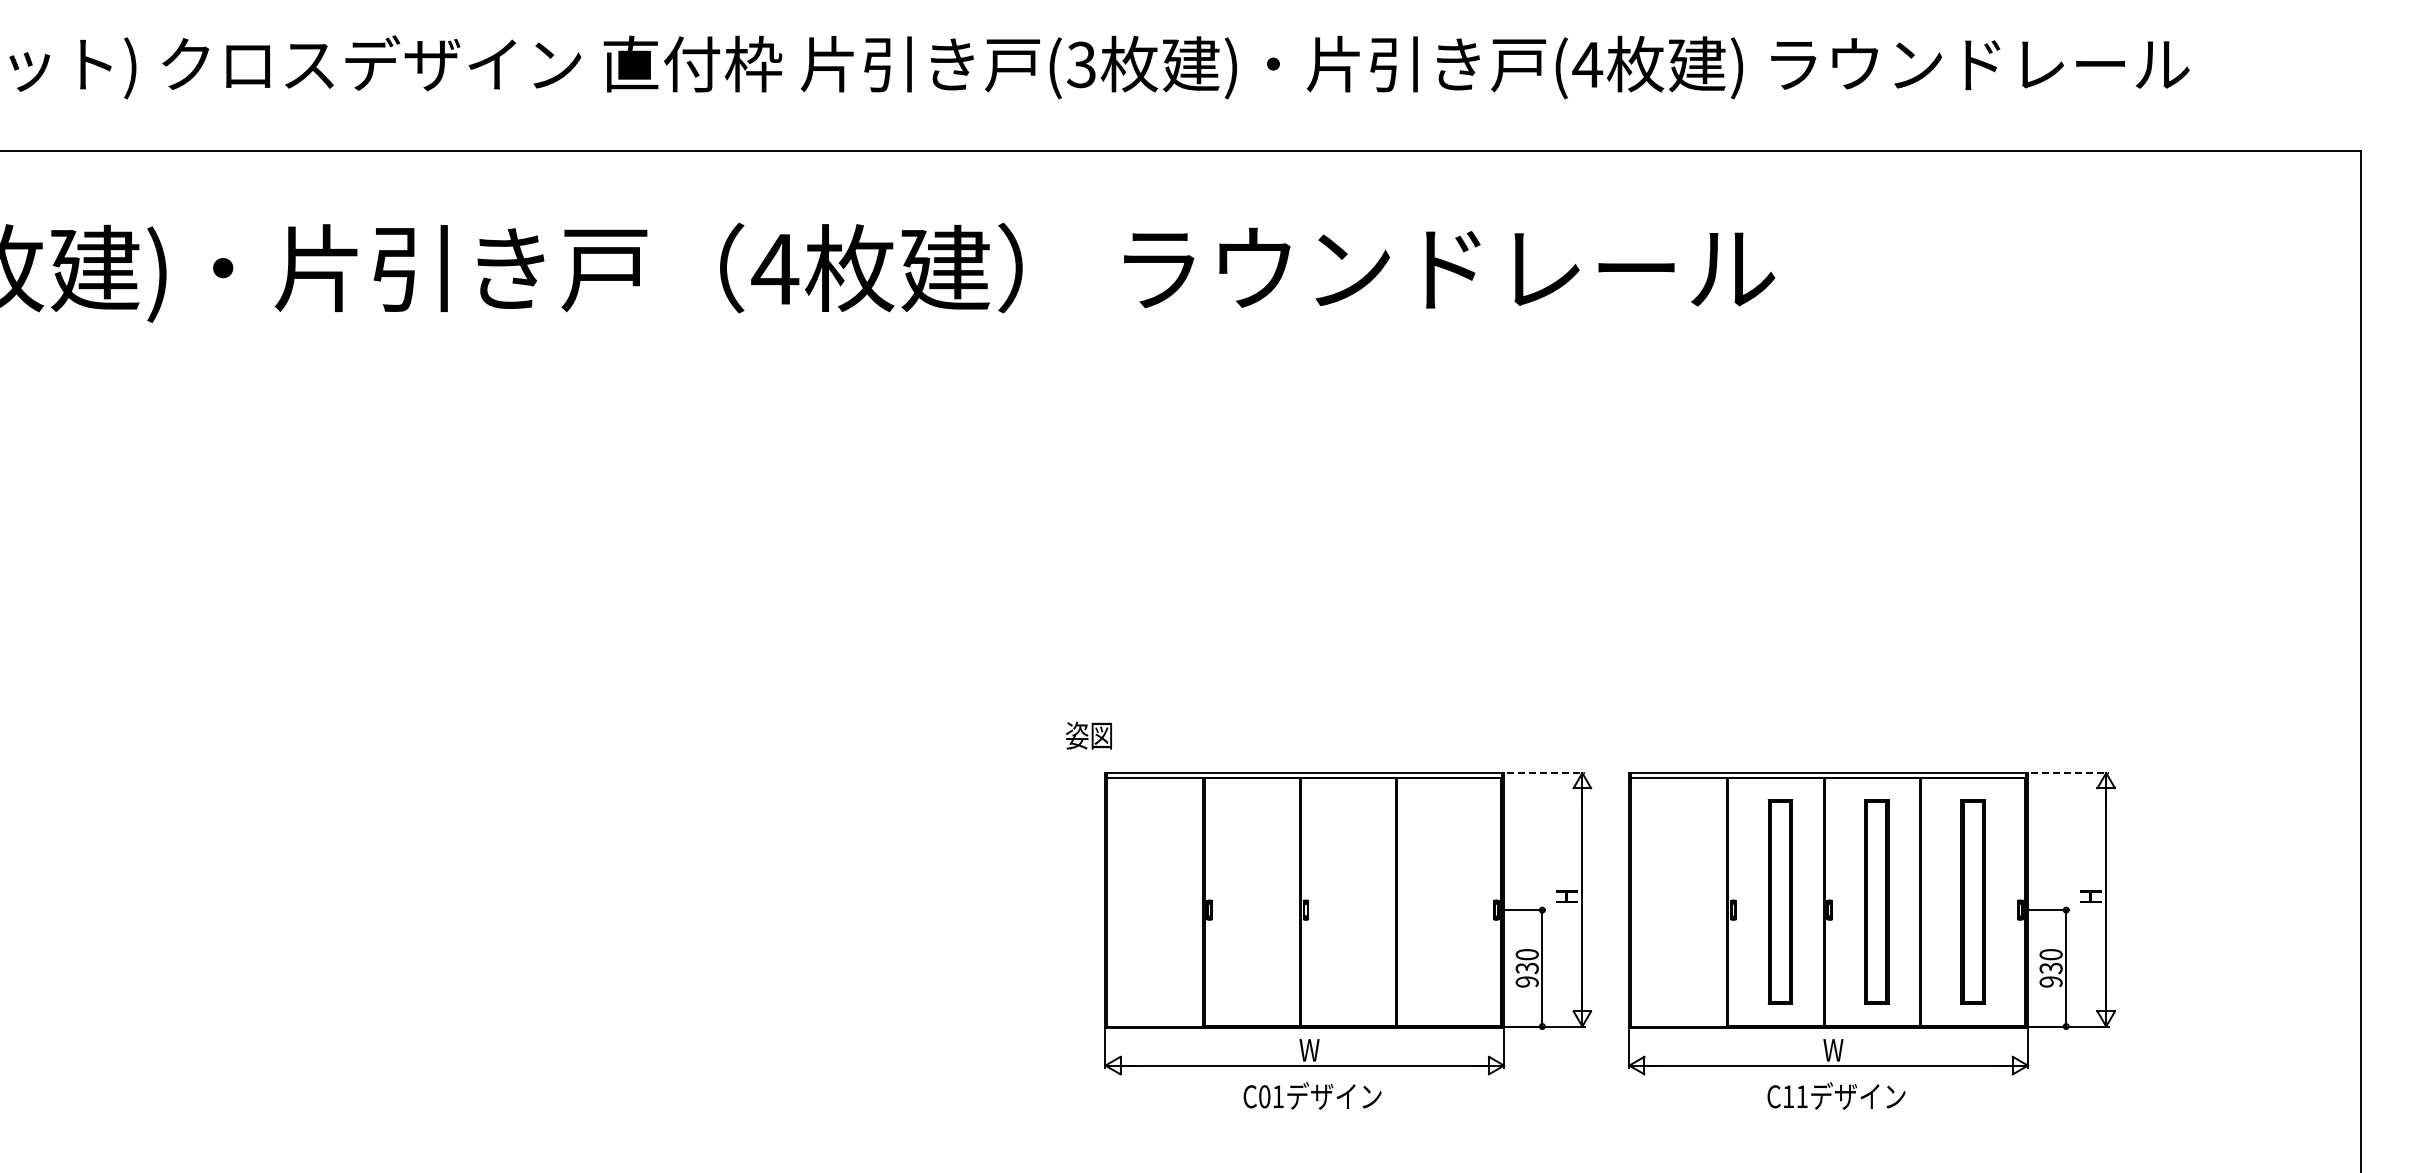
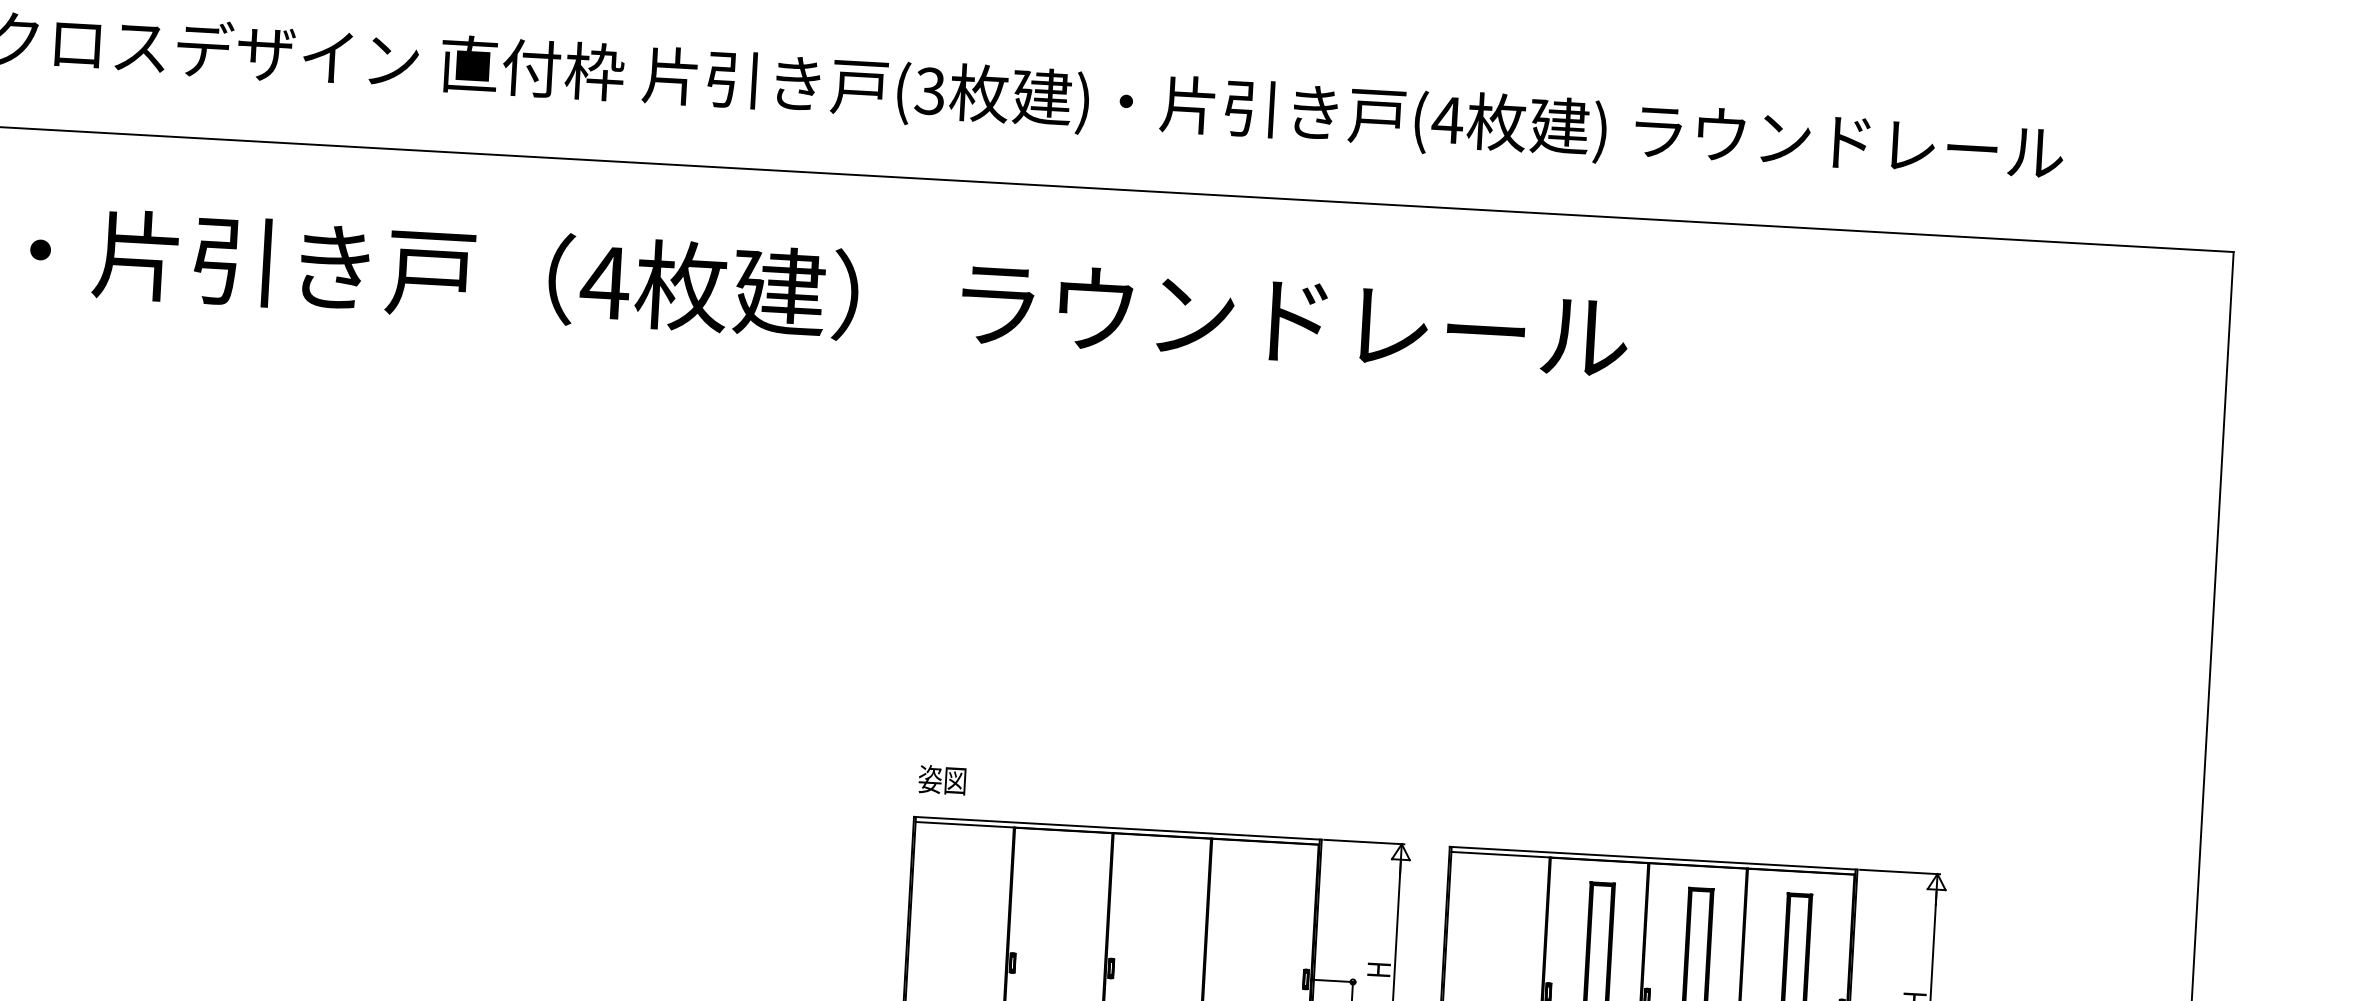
text: (1088, 735) -> (941, 779), moved
line: (1546, 773) -> (1365, 842), dashed -> solid
line: (2070, 773) -> (1900, 872), dashed -> solid

